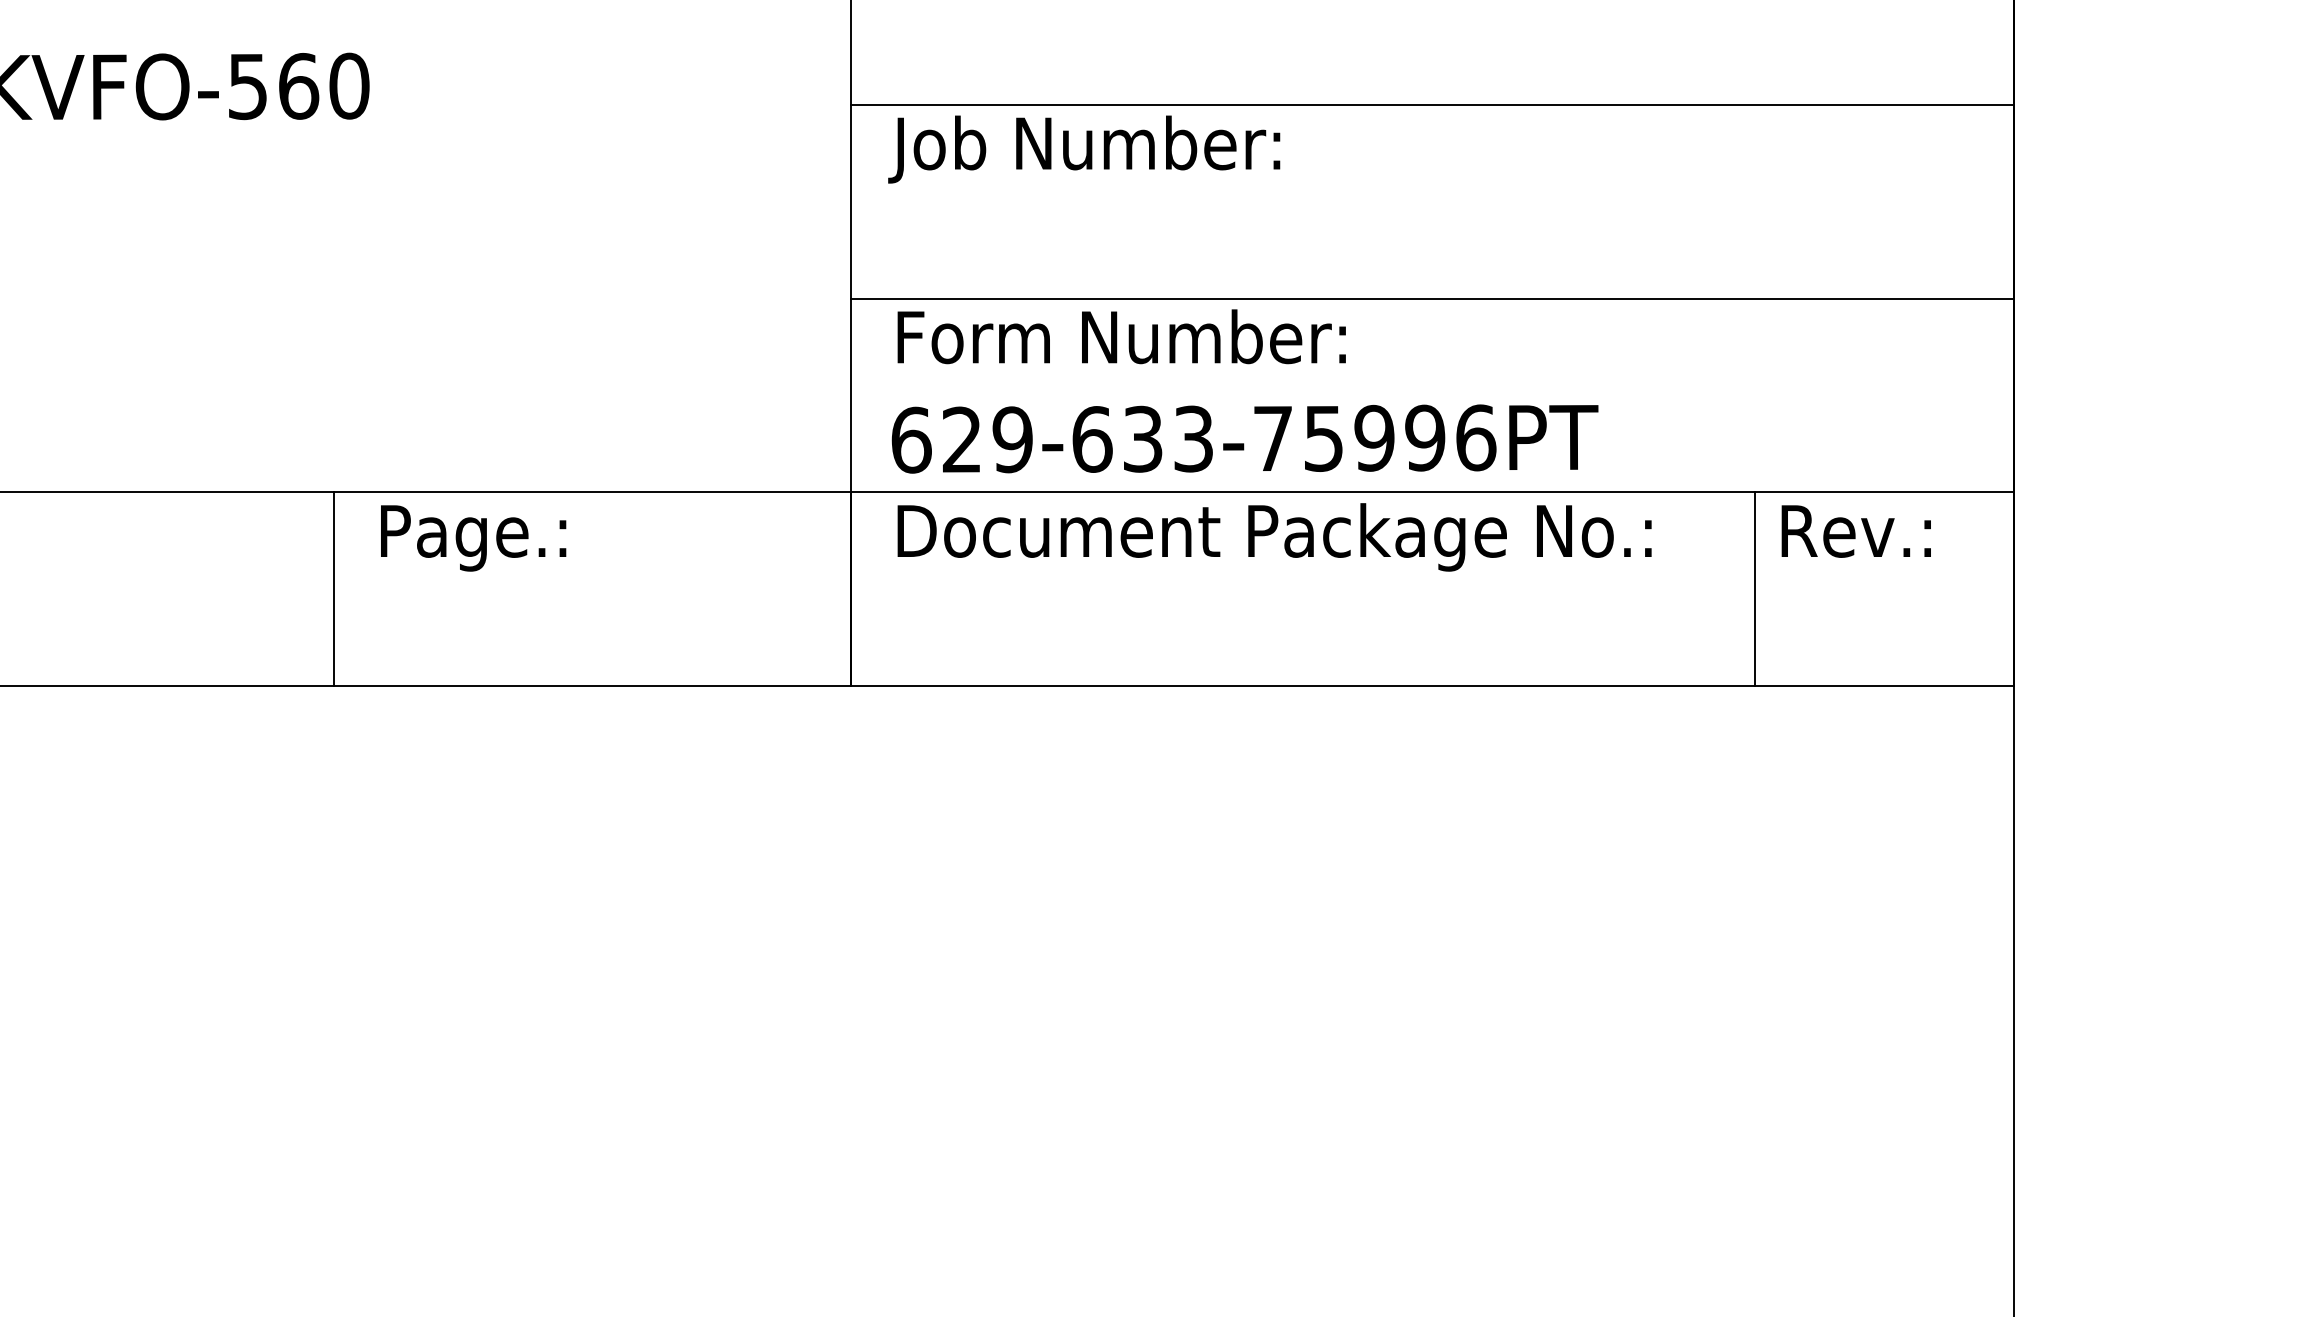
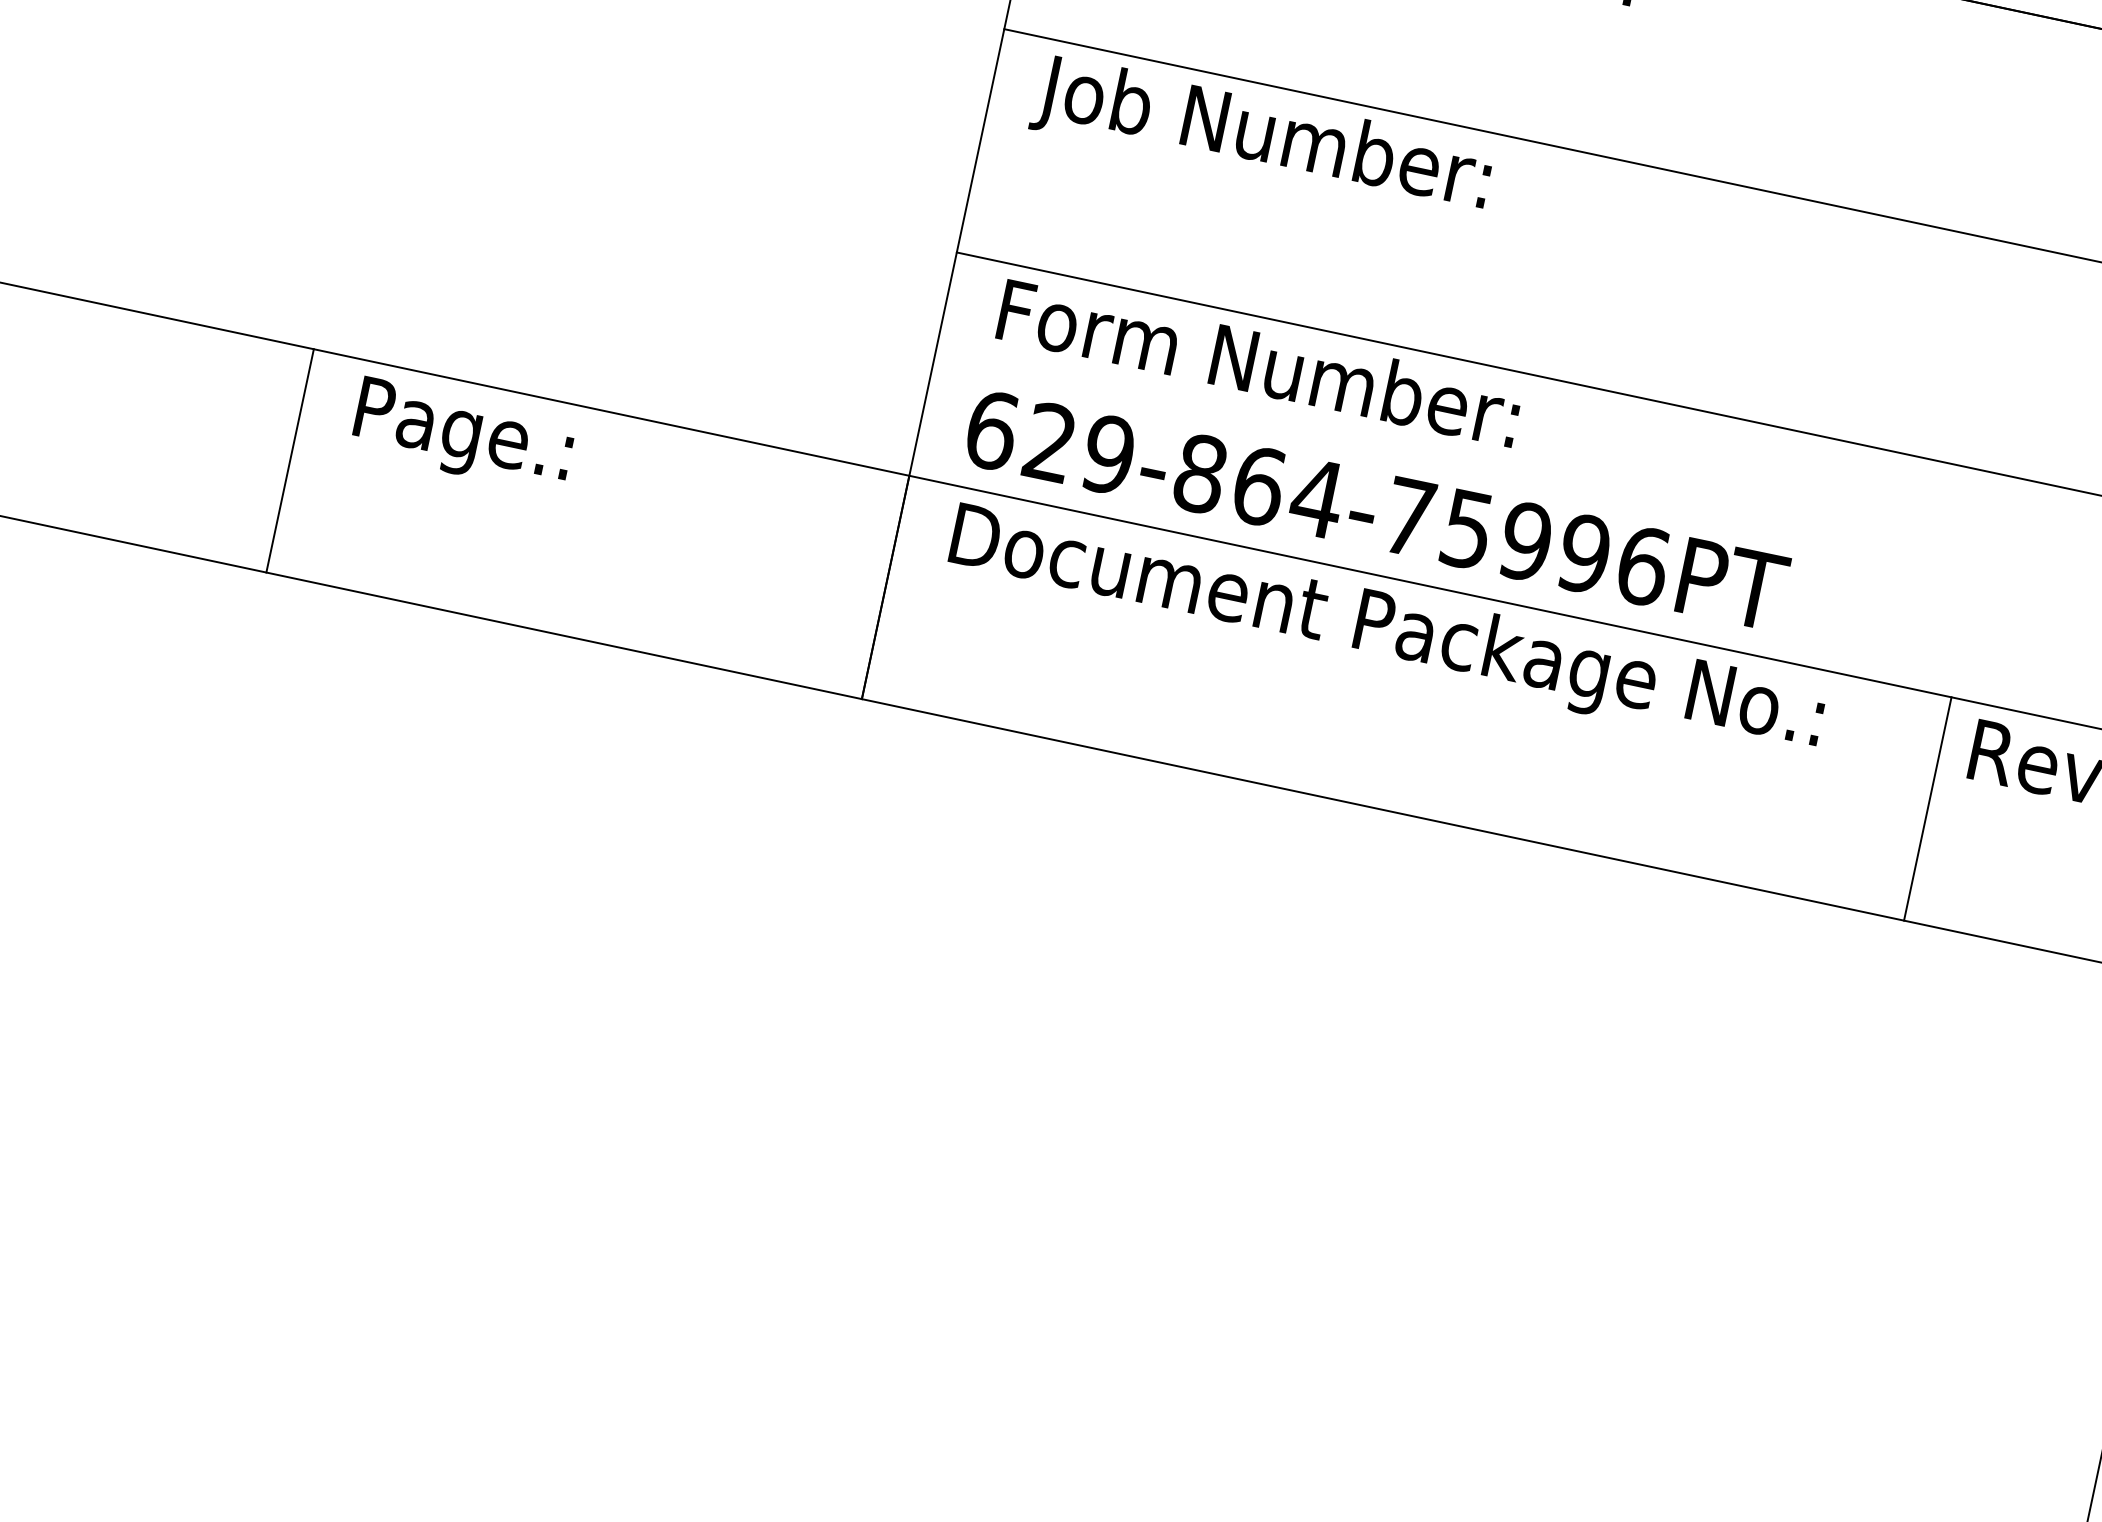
text: (1143, 438) -> (1259, 485), 629-633-75996PT -> 629-864-75996PT

